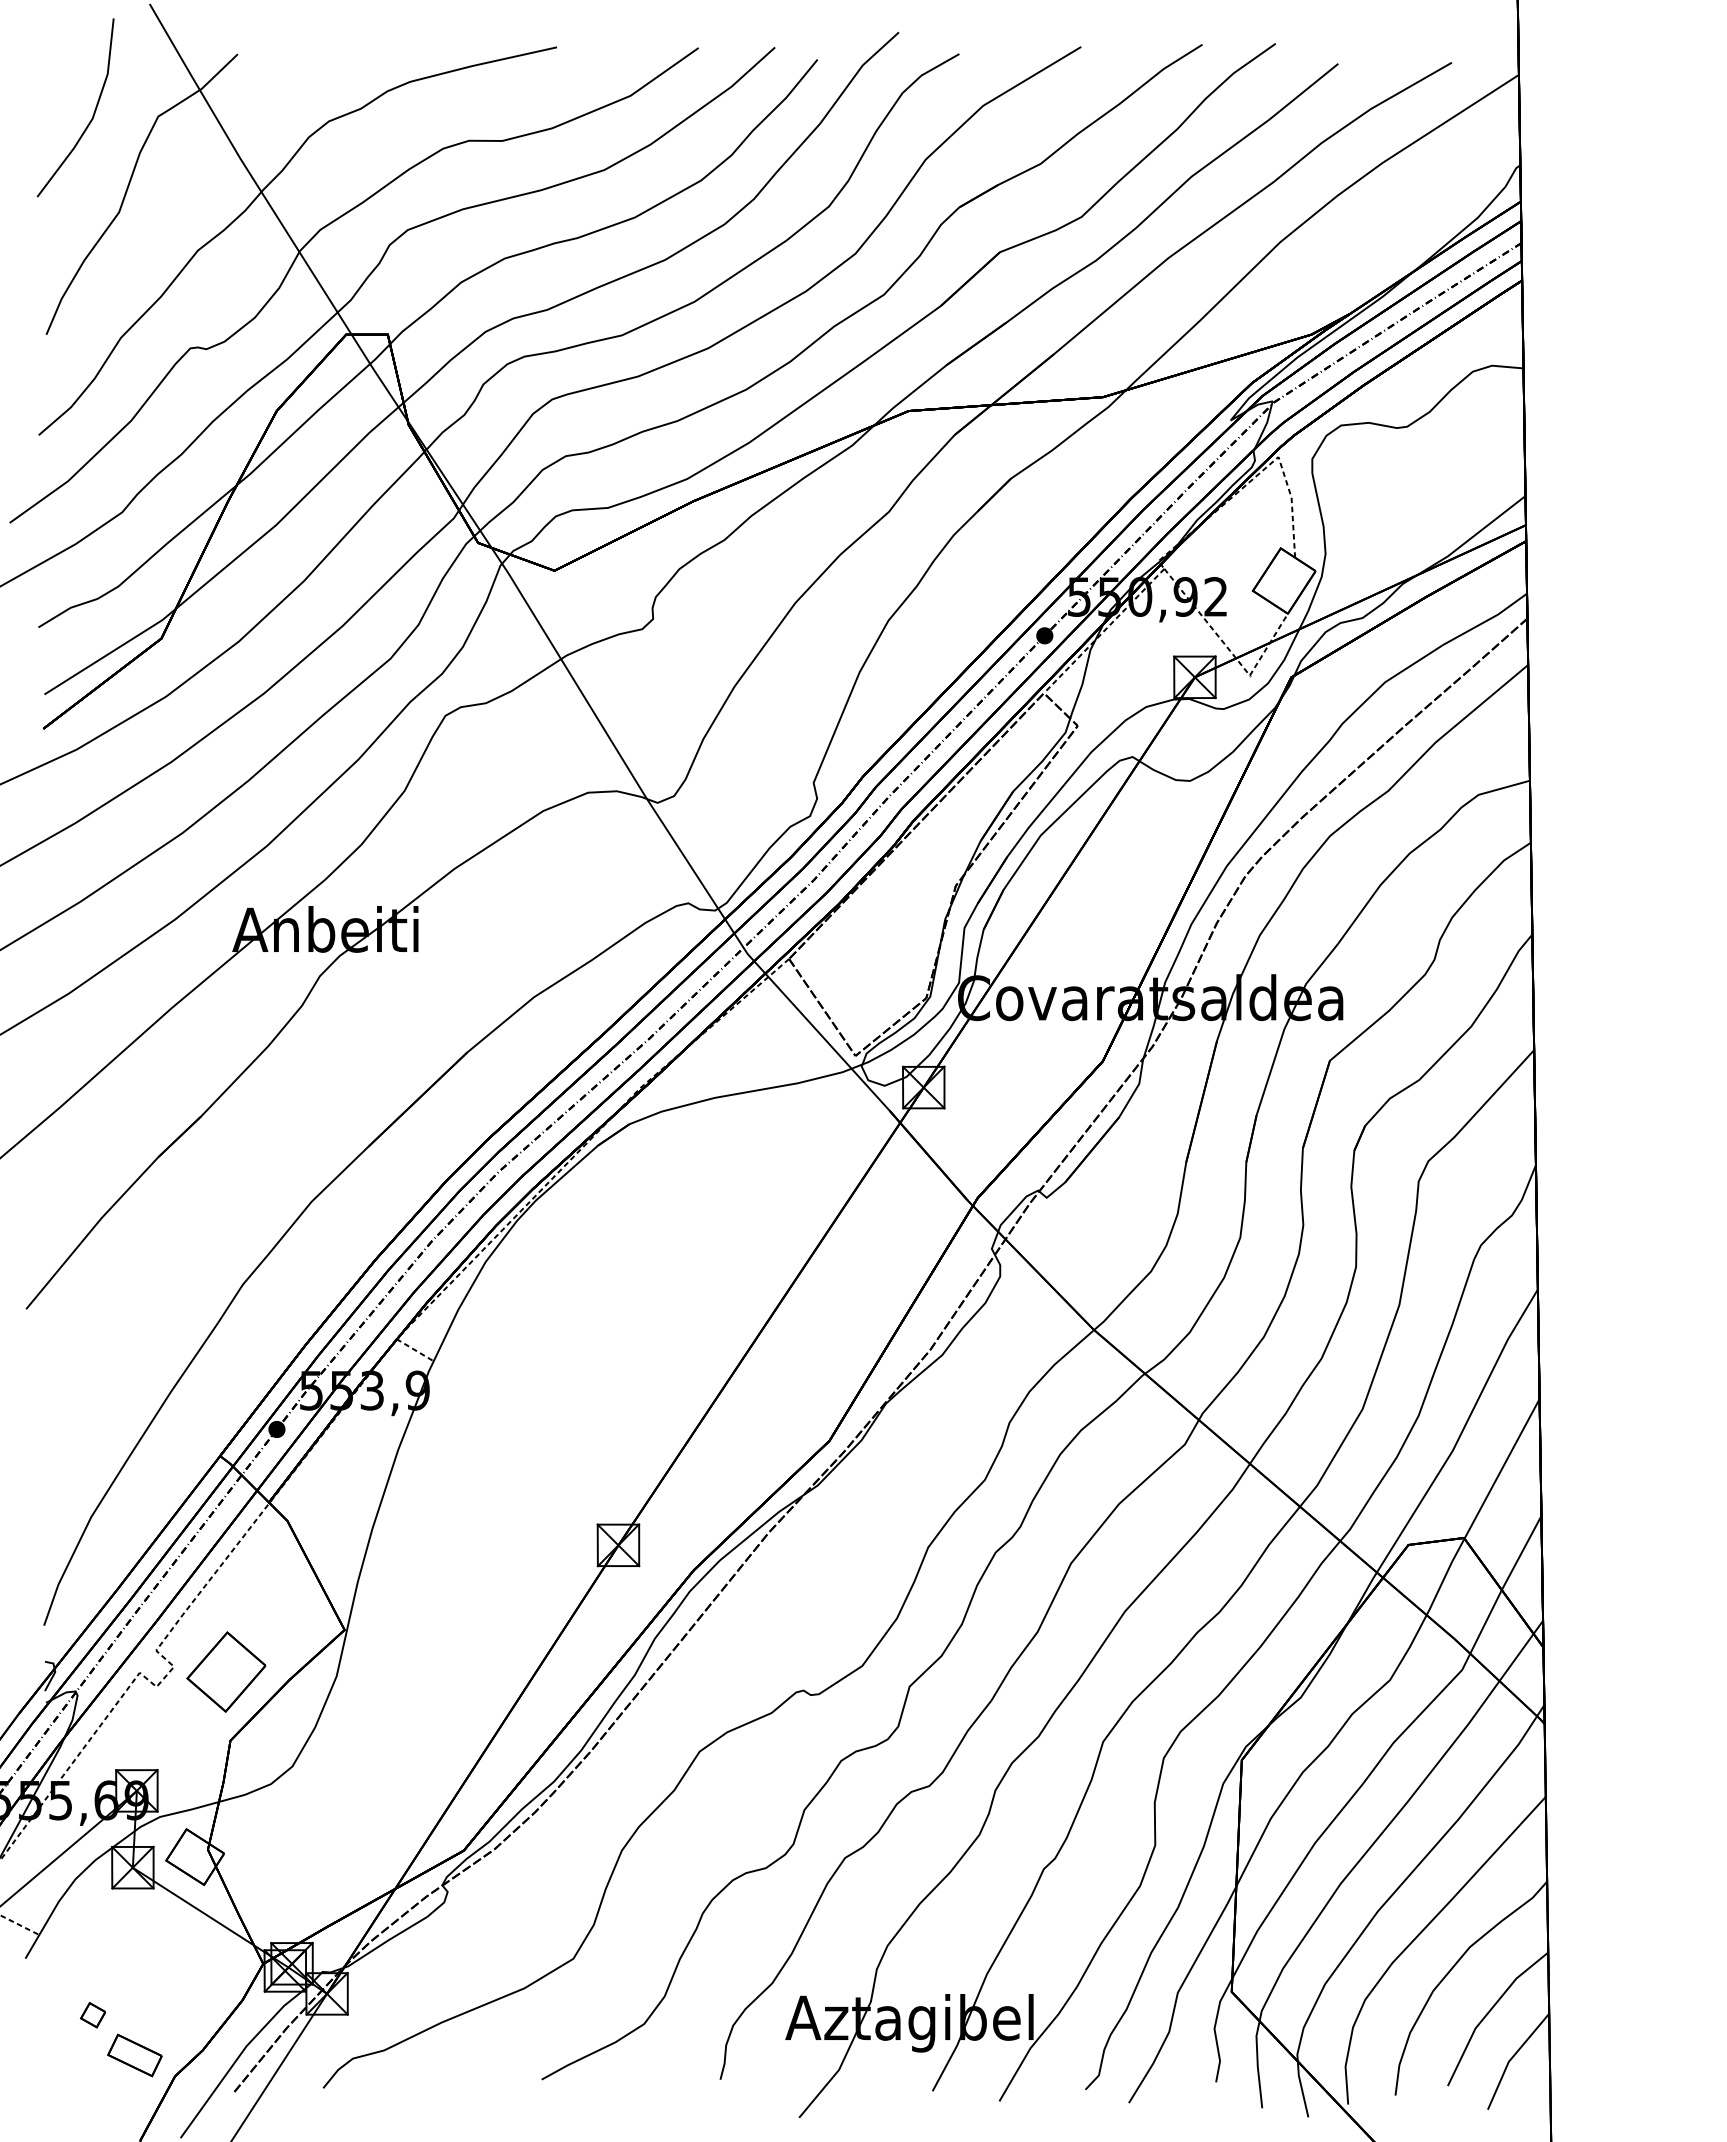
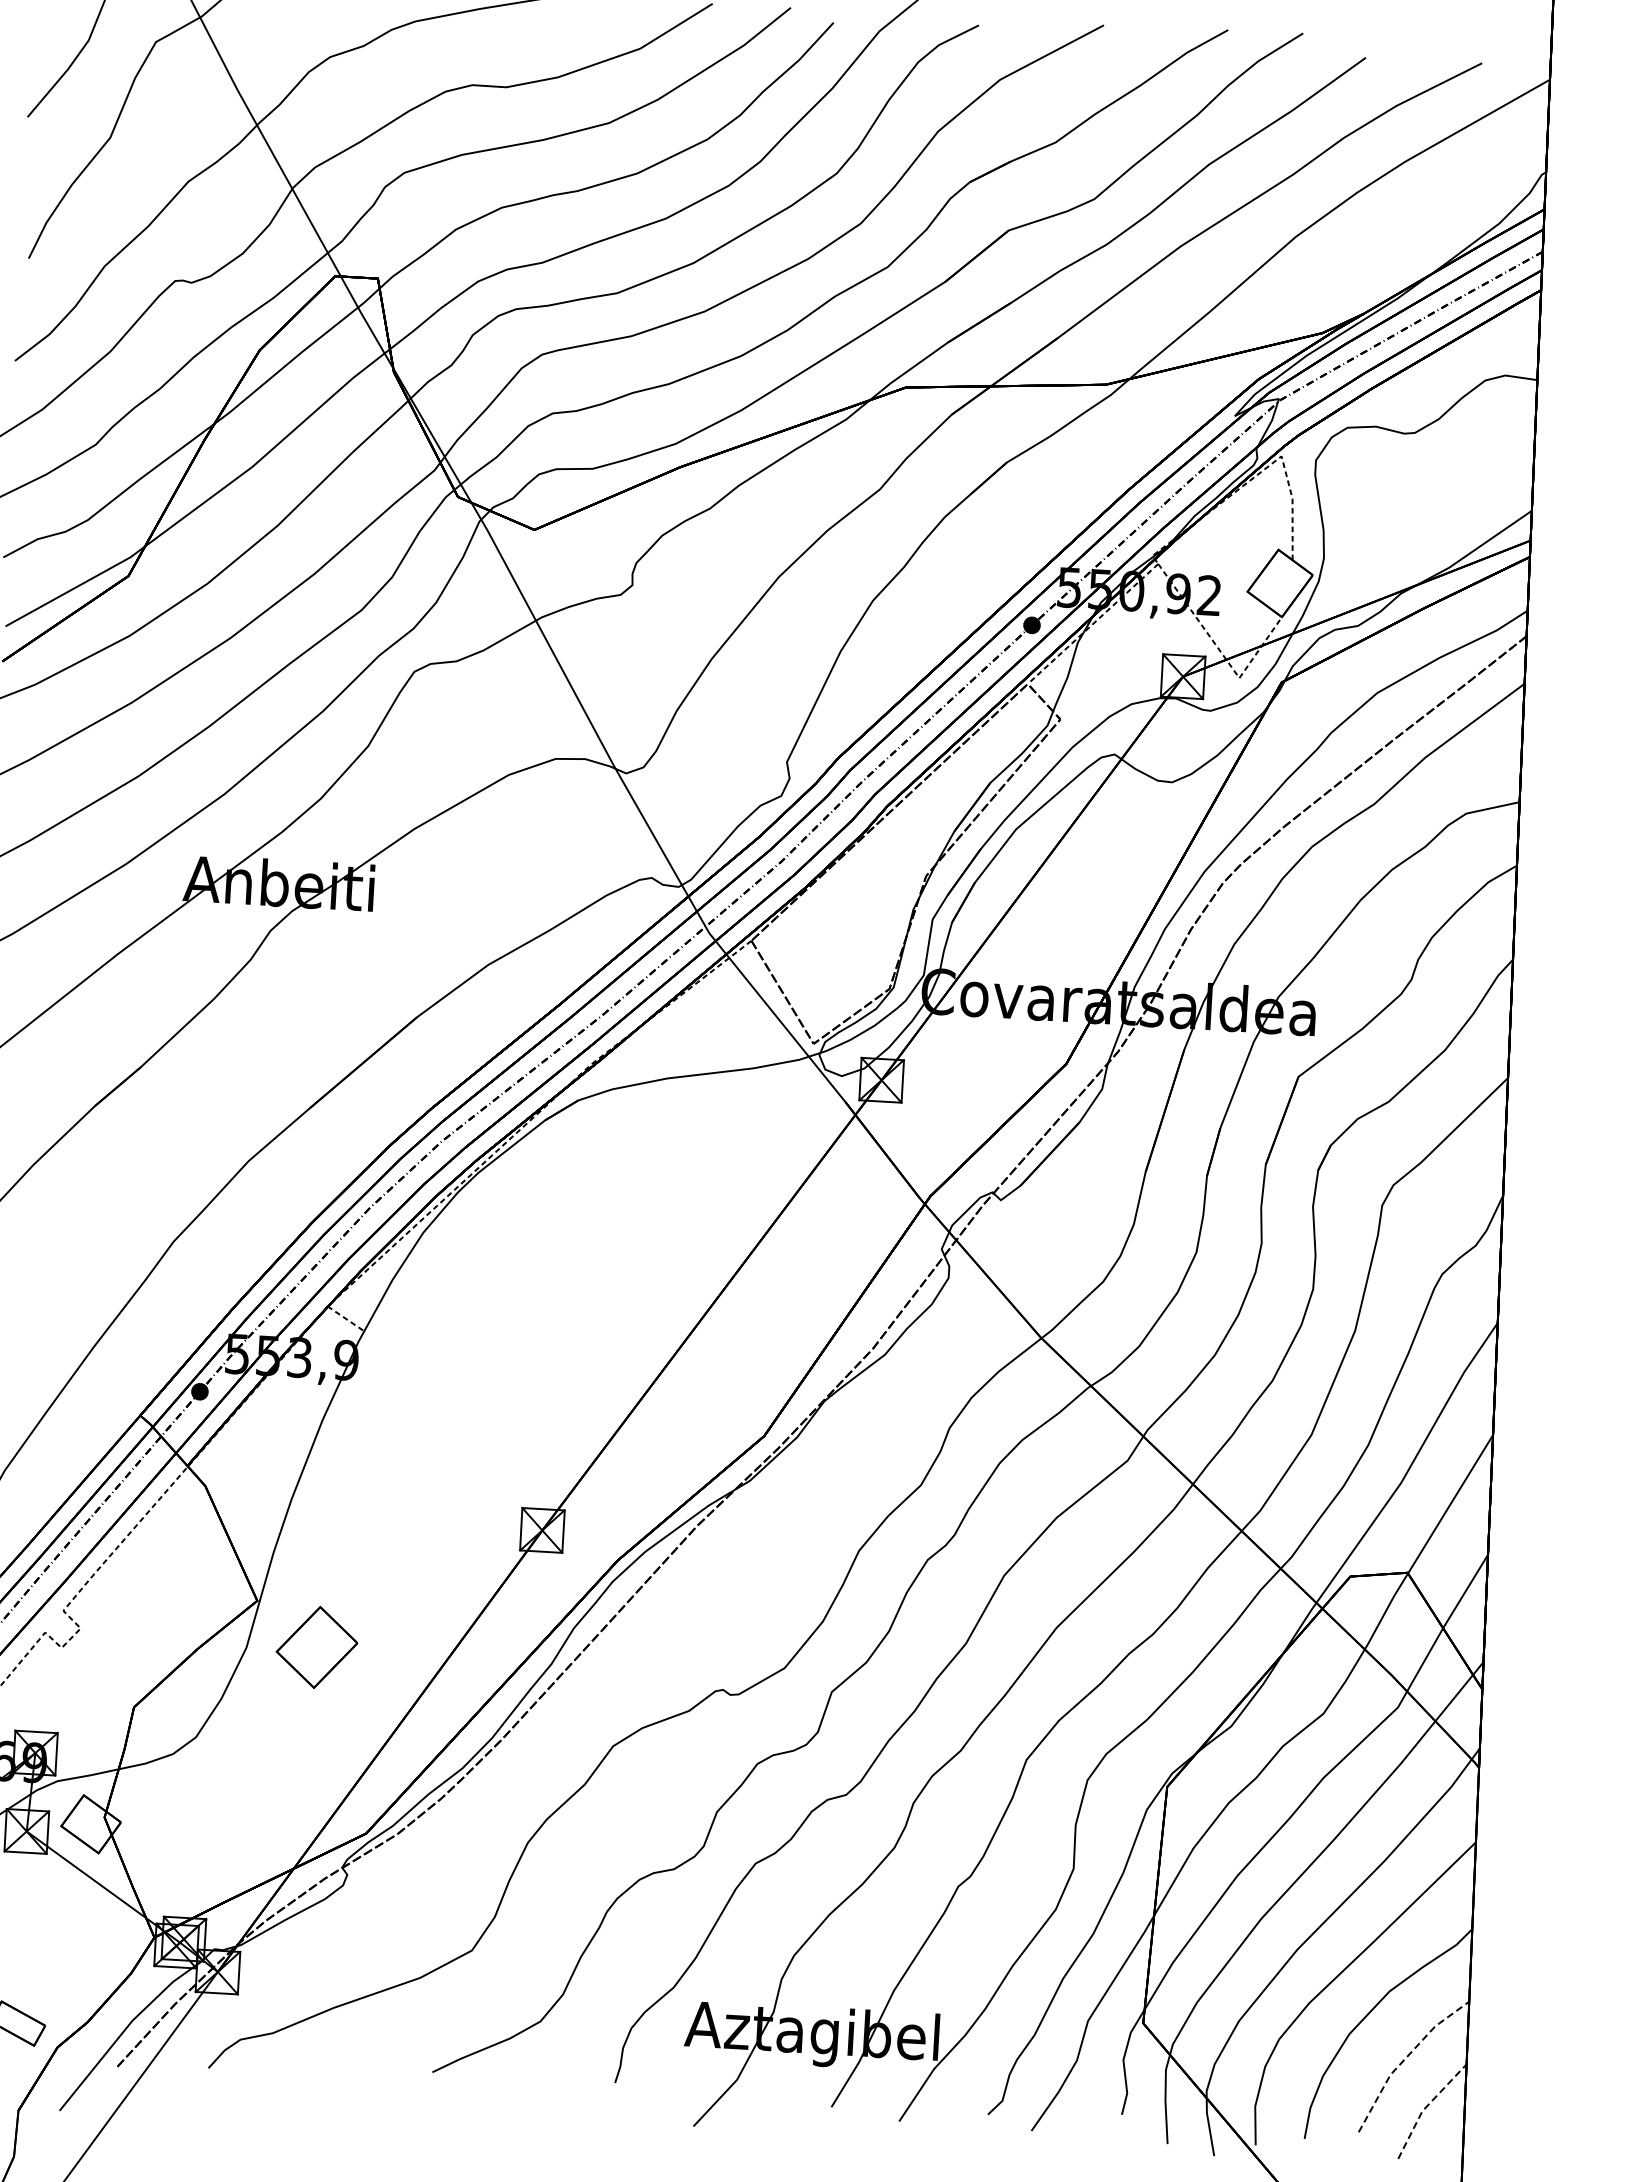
part: (226, 1671) -> (317, 1646), moved
line: (1489, 2011) -> (1405, 2058), solid -> dashed
line: (1512, 2058) -> (1426, 2107), solid -> dashed

